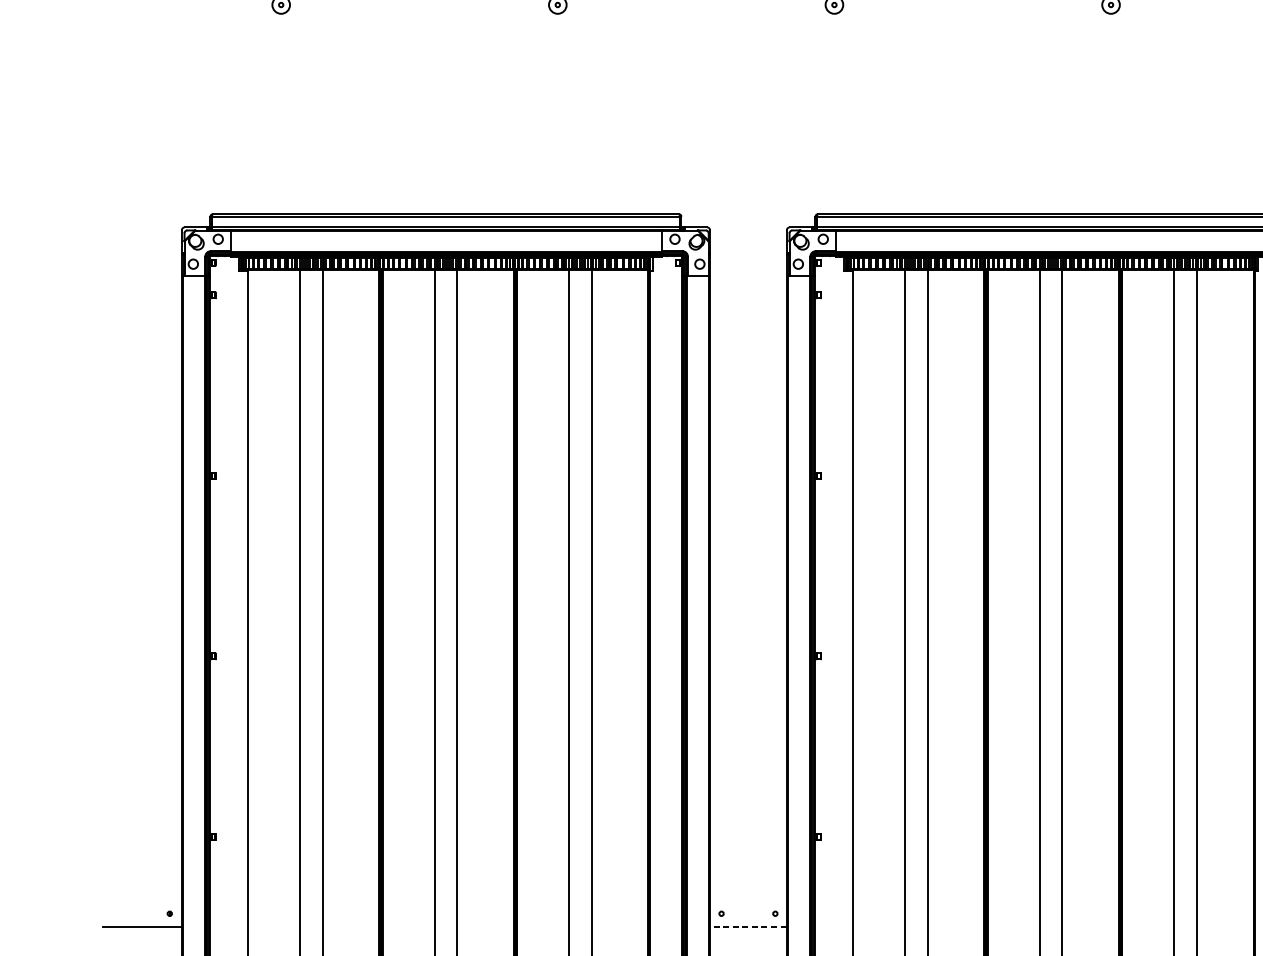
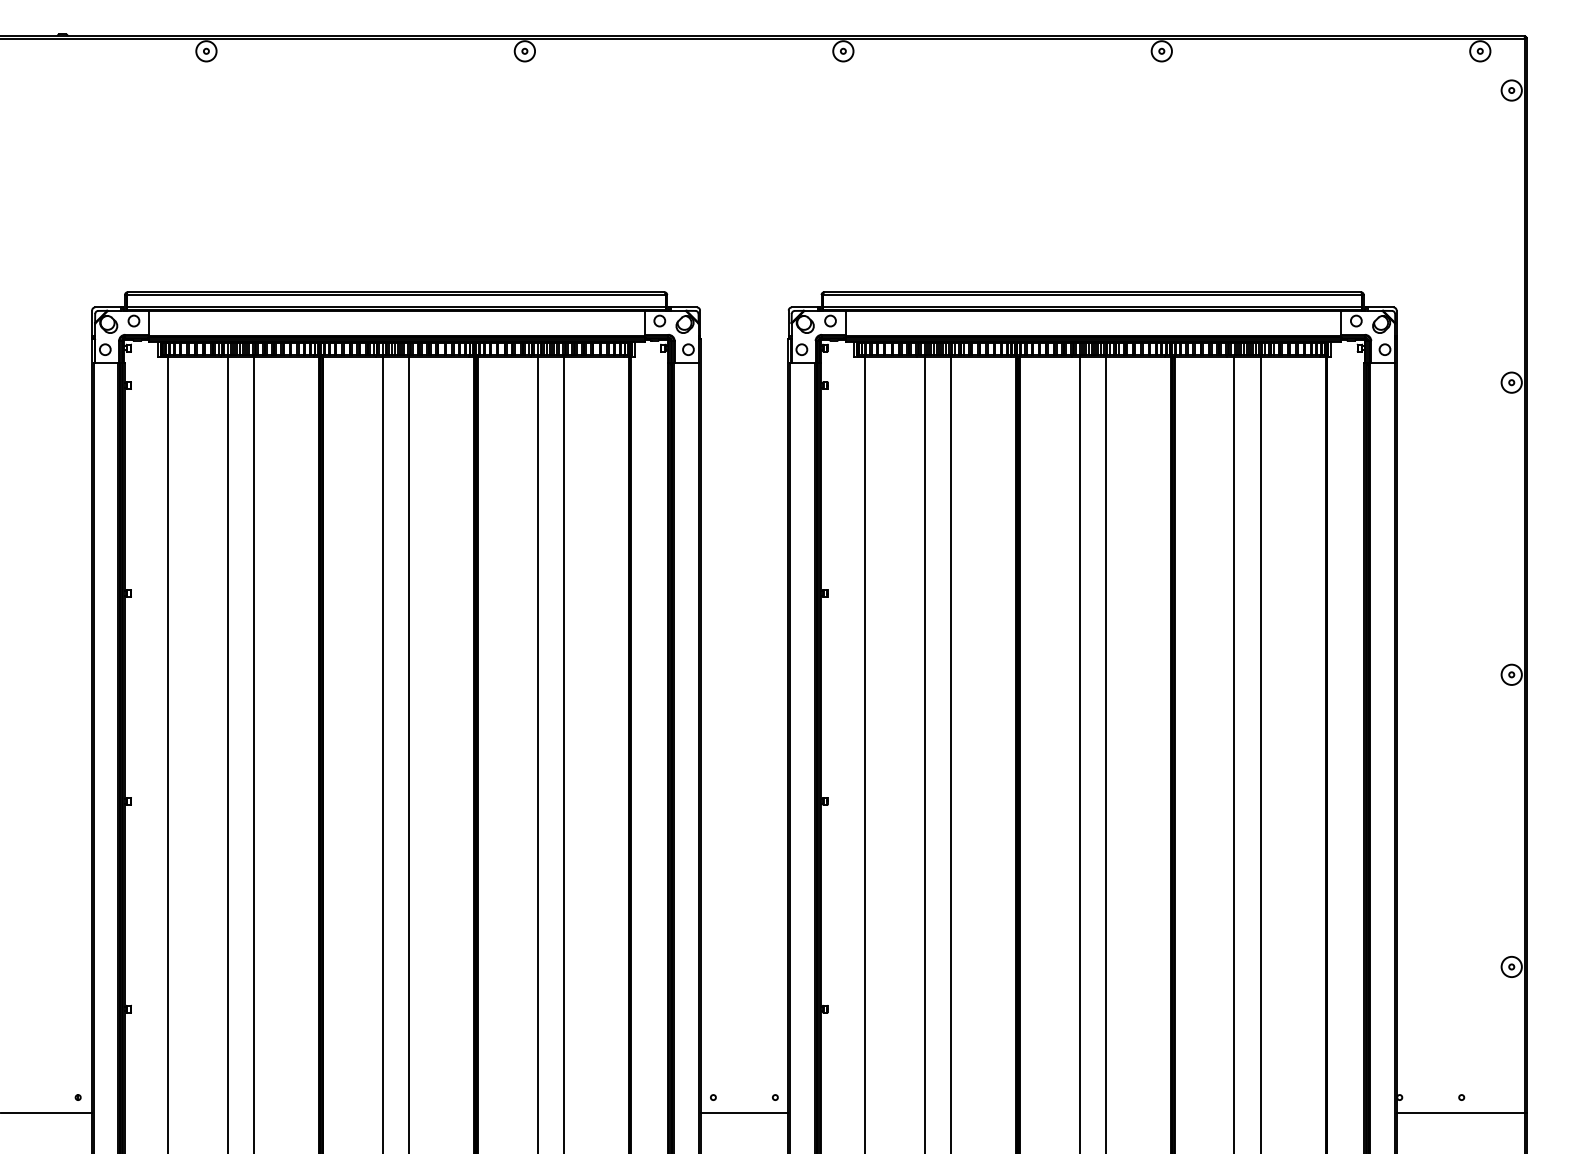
line: (748, 927) -> (744, 1113), dashed -> solid

